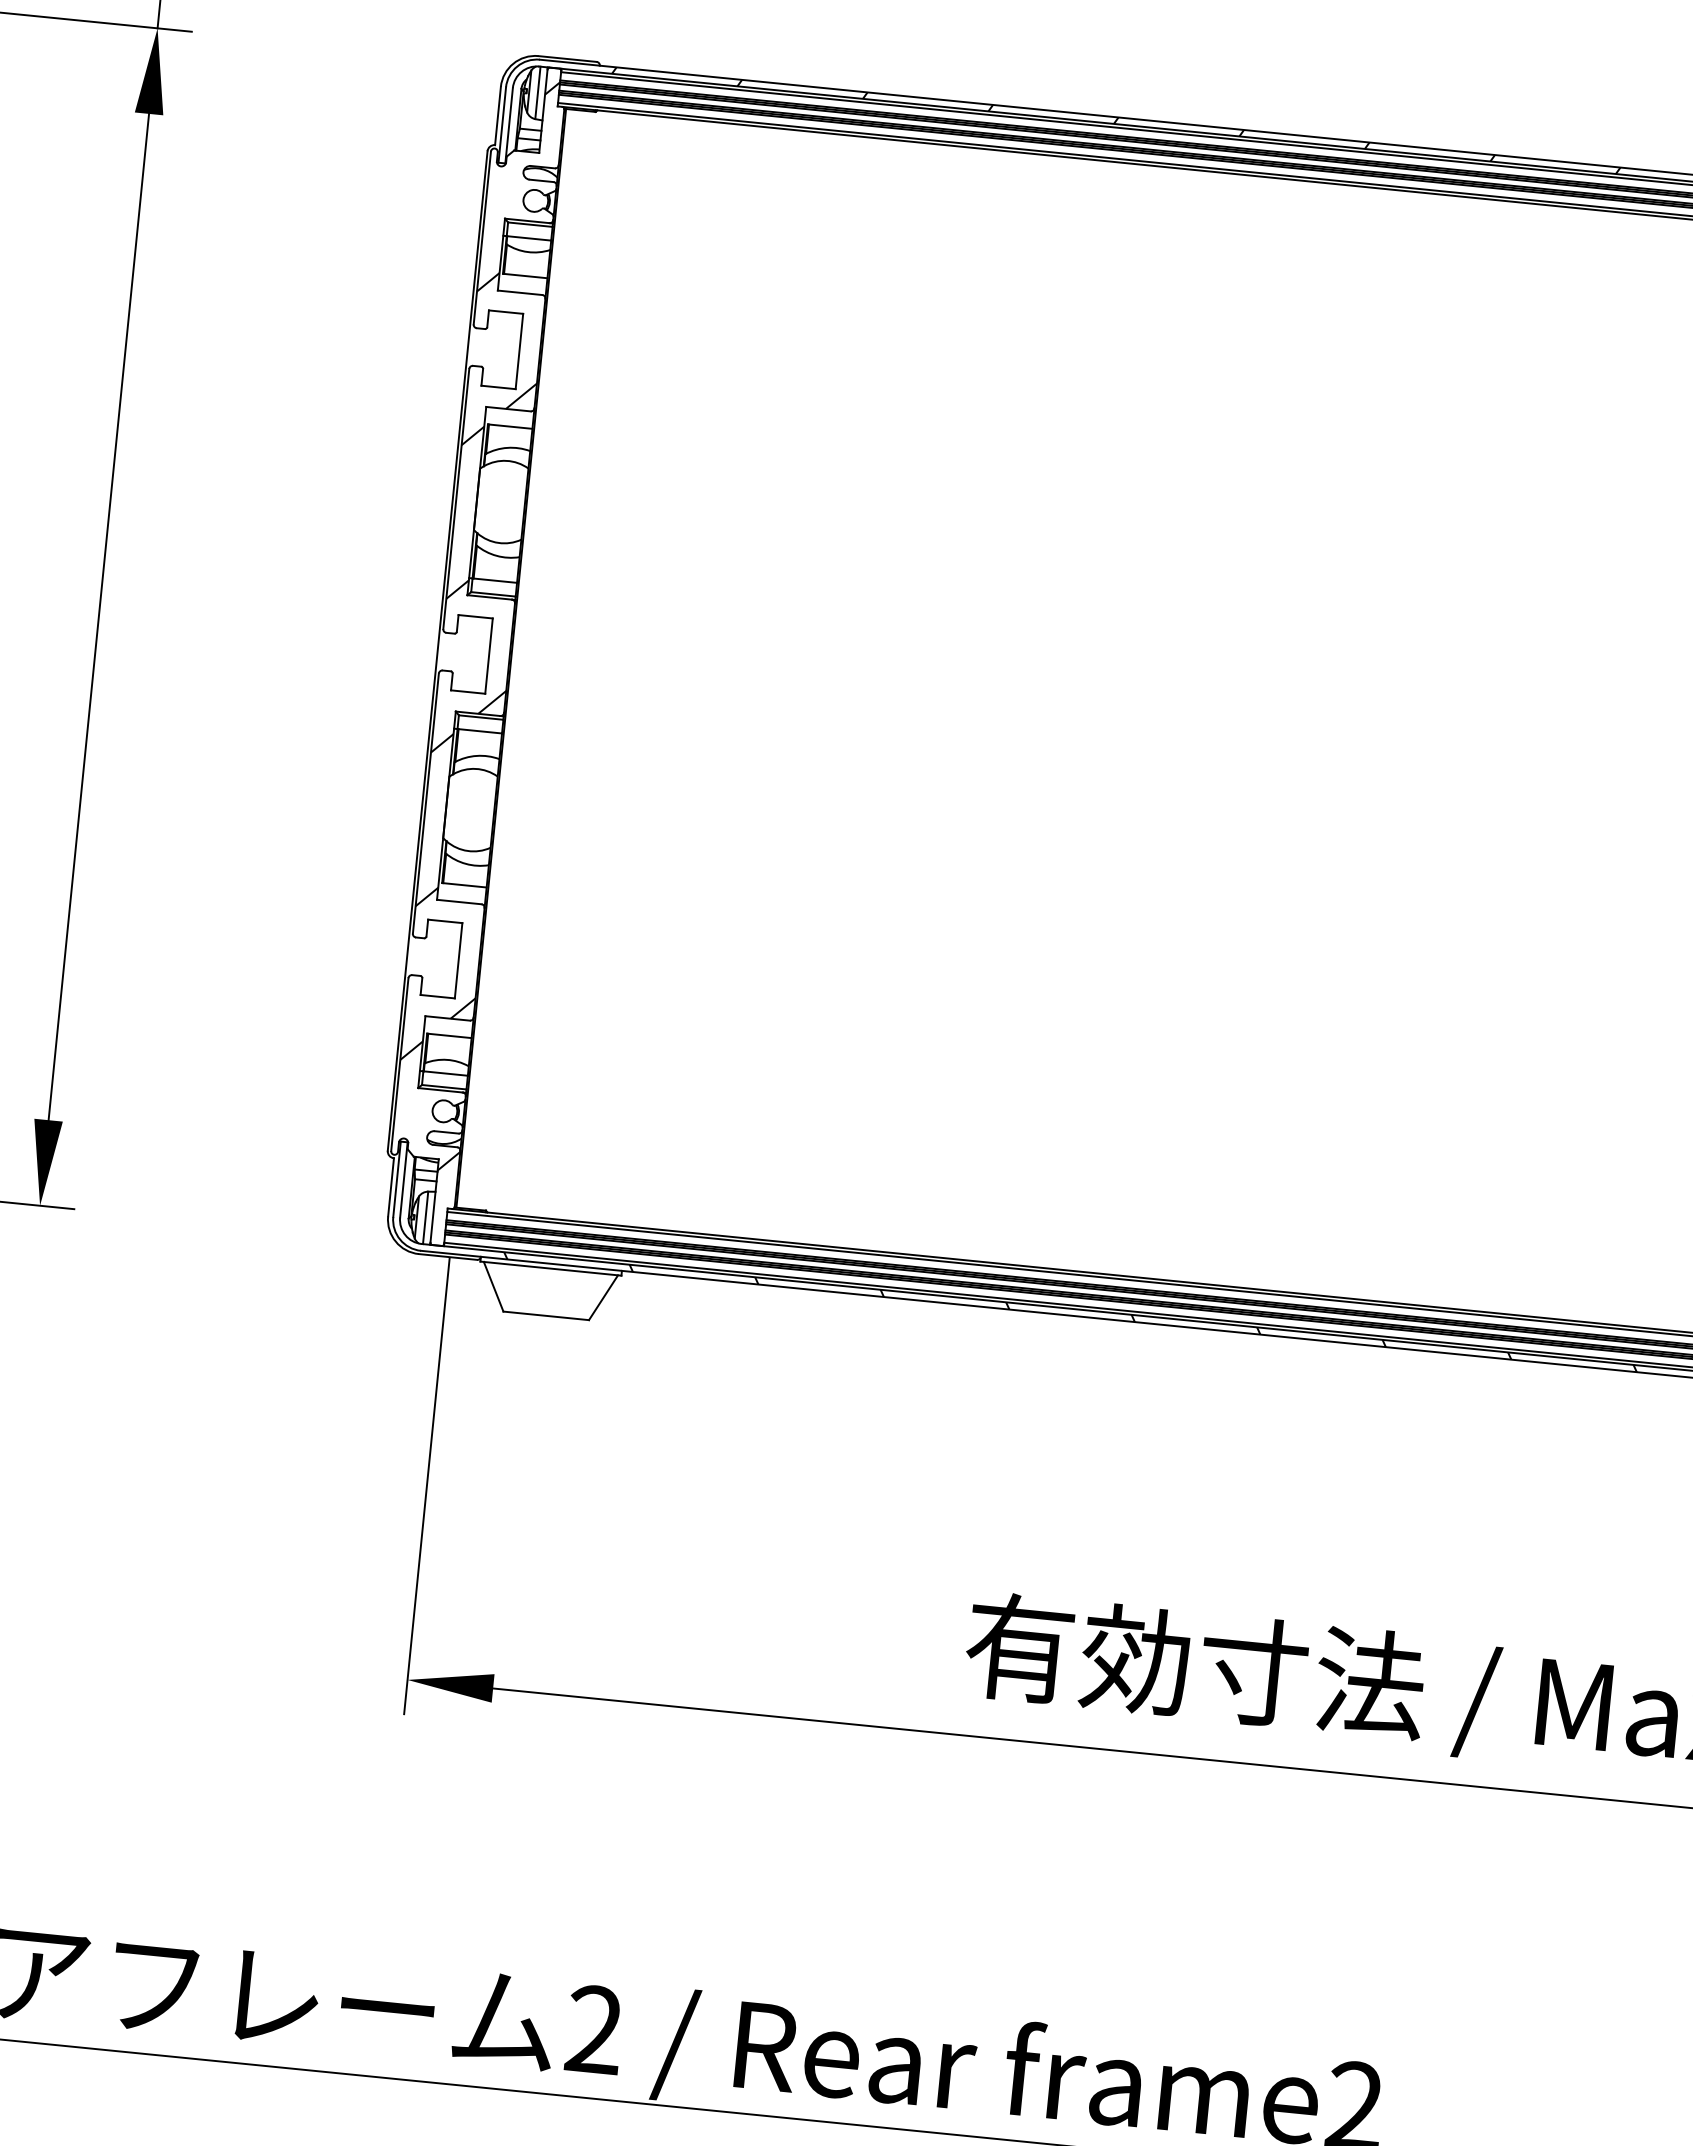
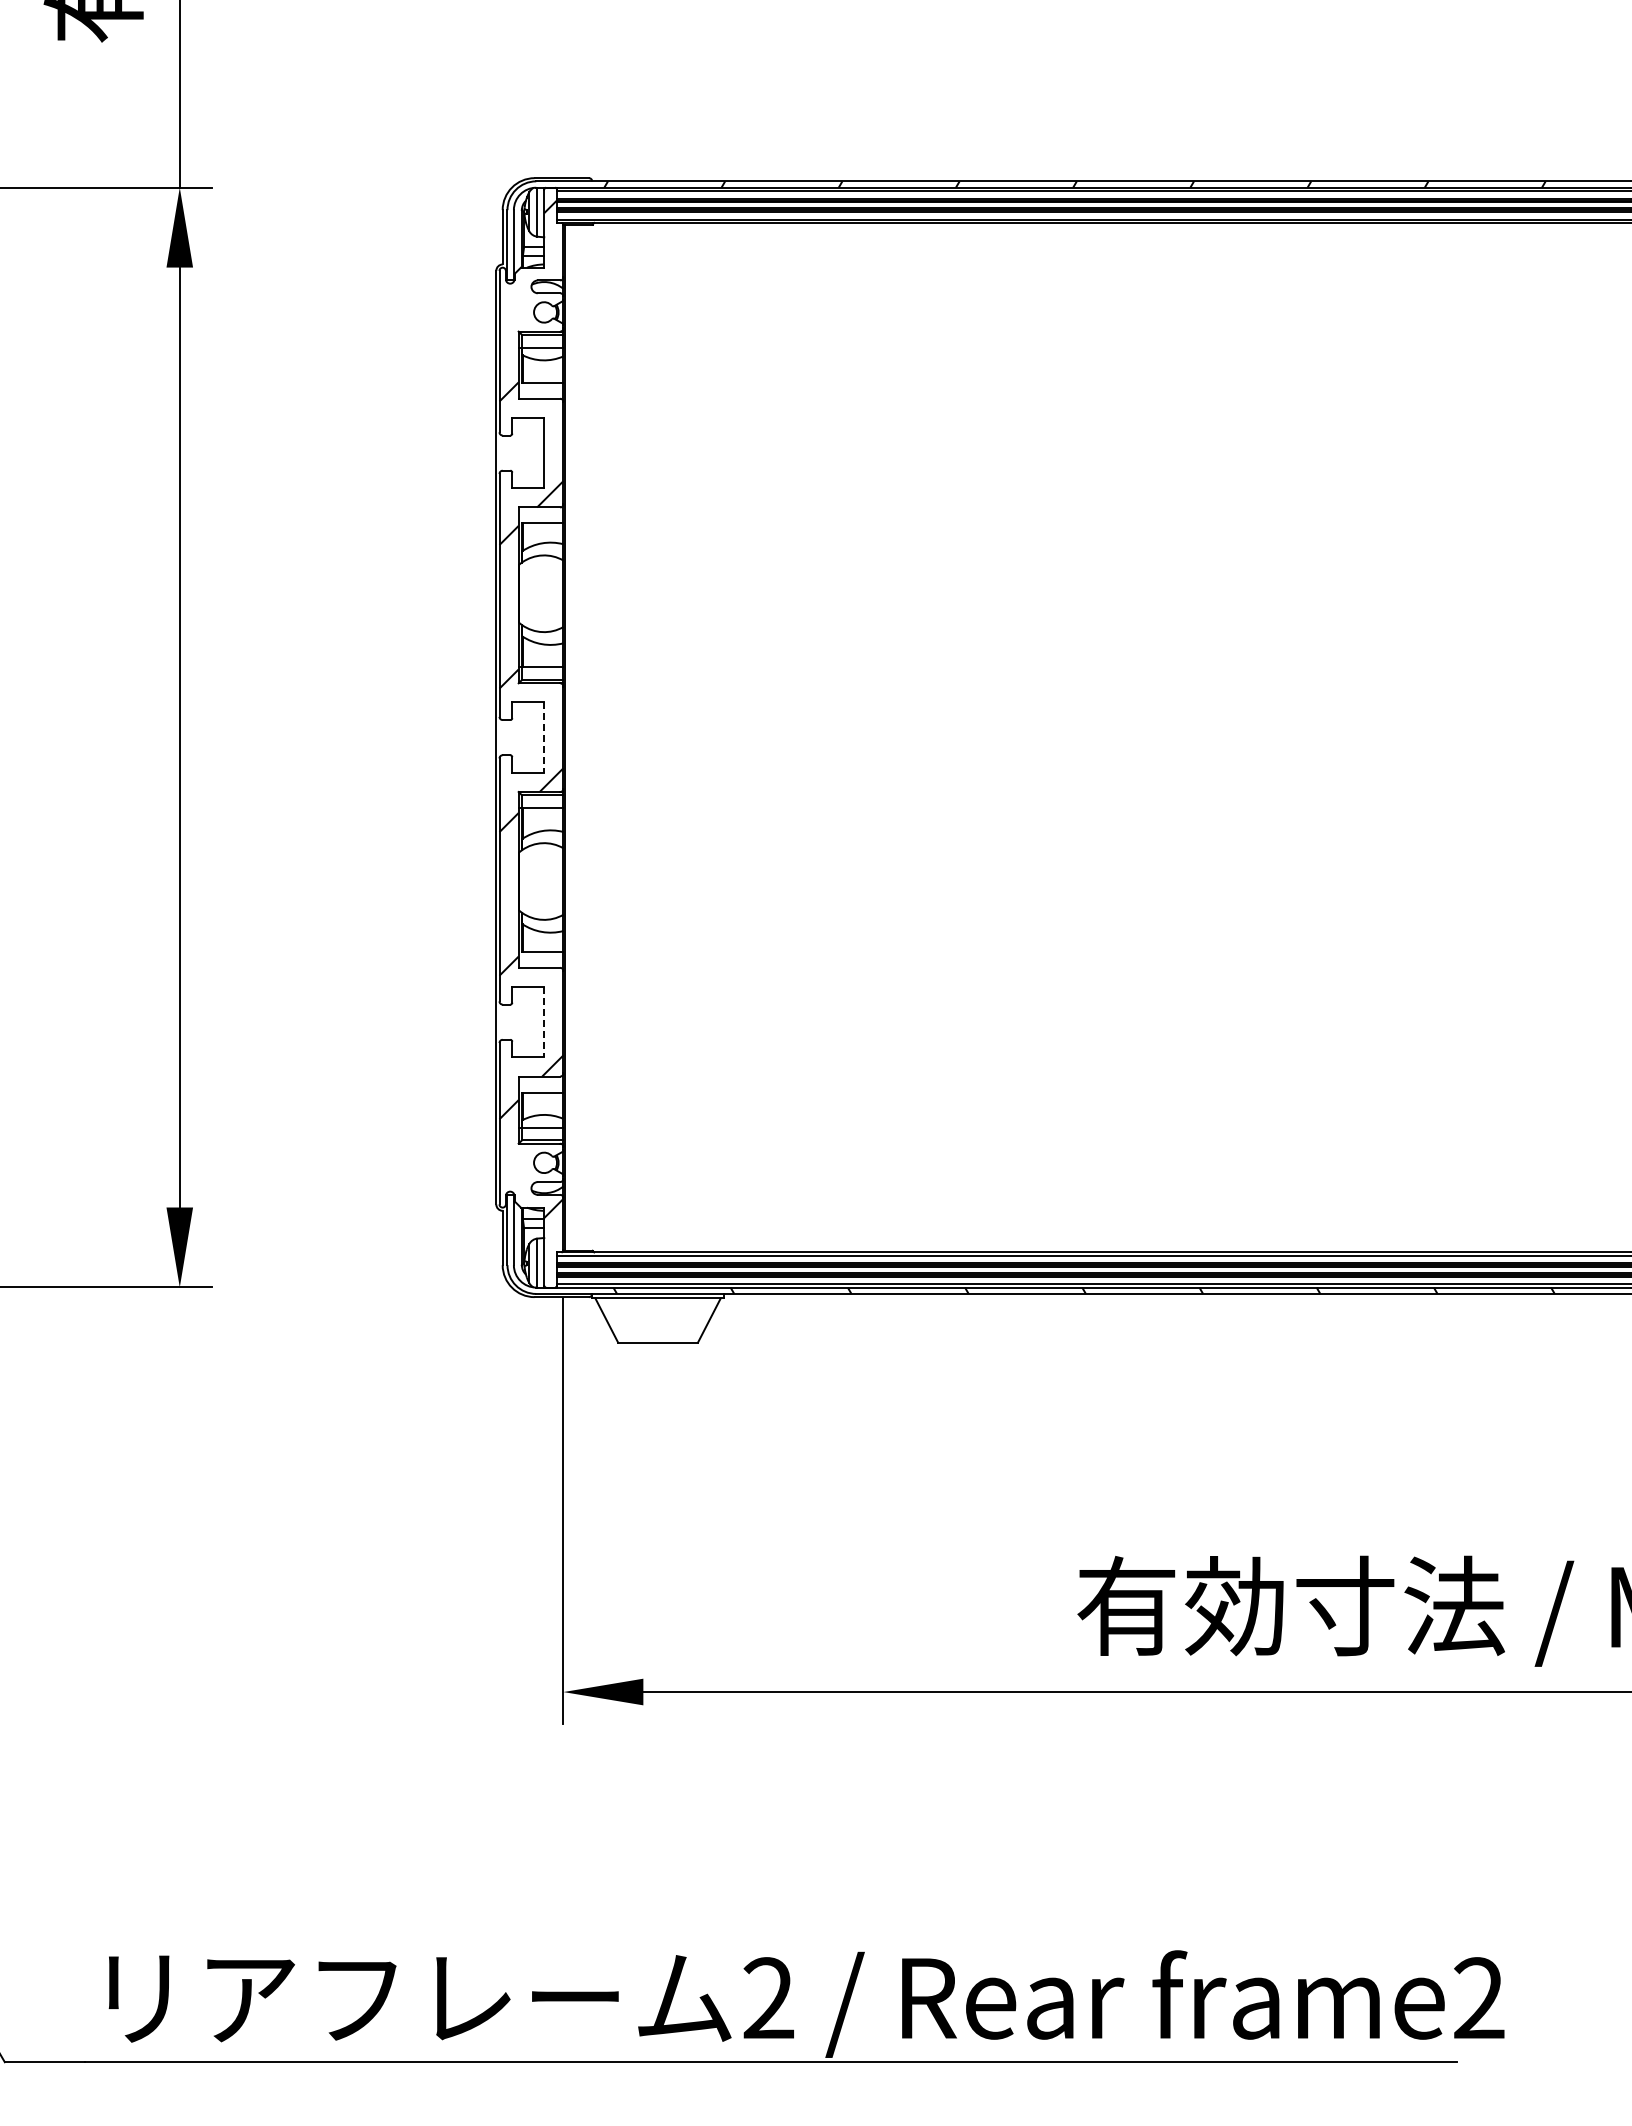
line: (489, 657) -> (544, 738), solid -> dashed
line: (458, 961) -> (544, 1022), solid -> dashed

